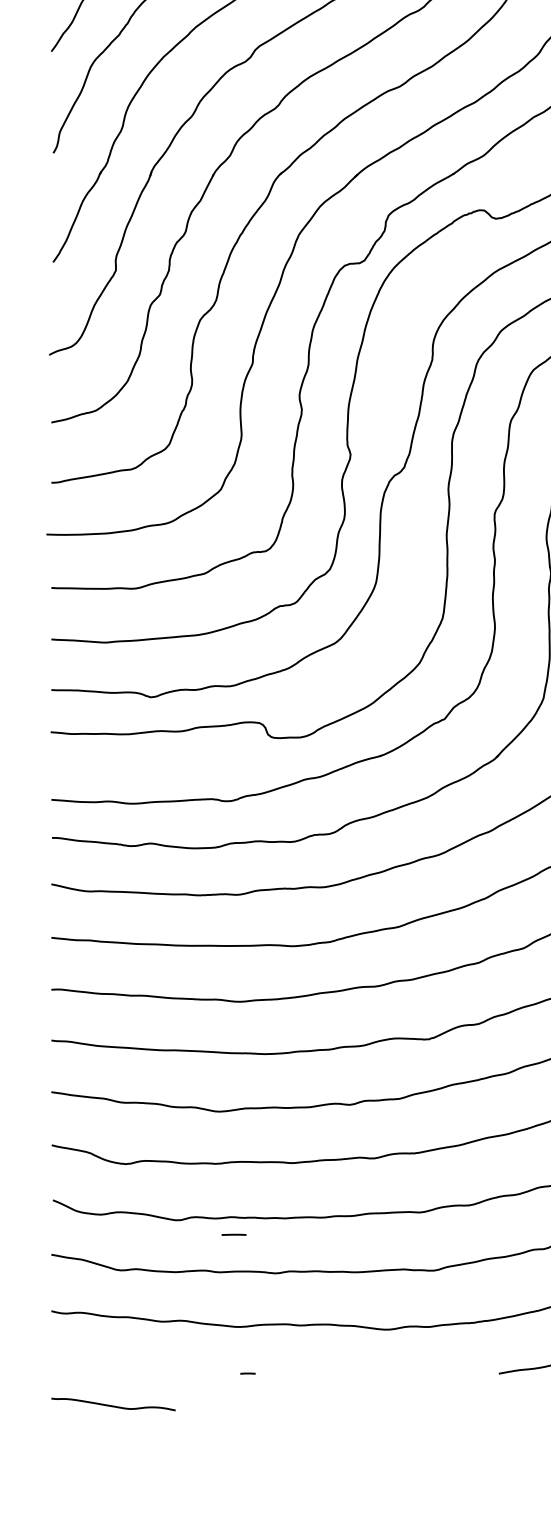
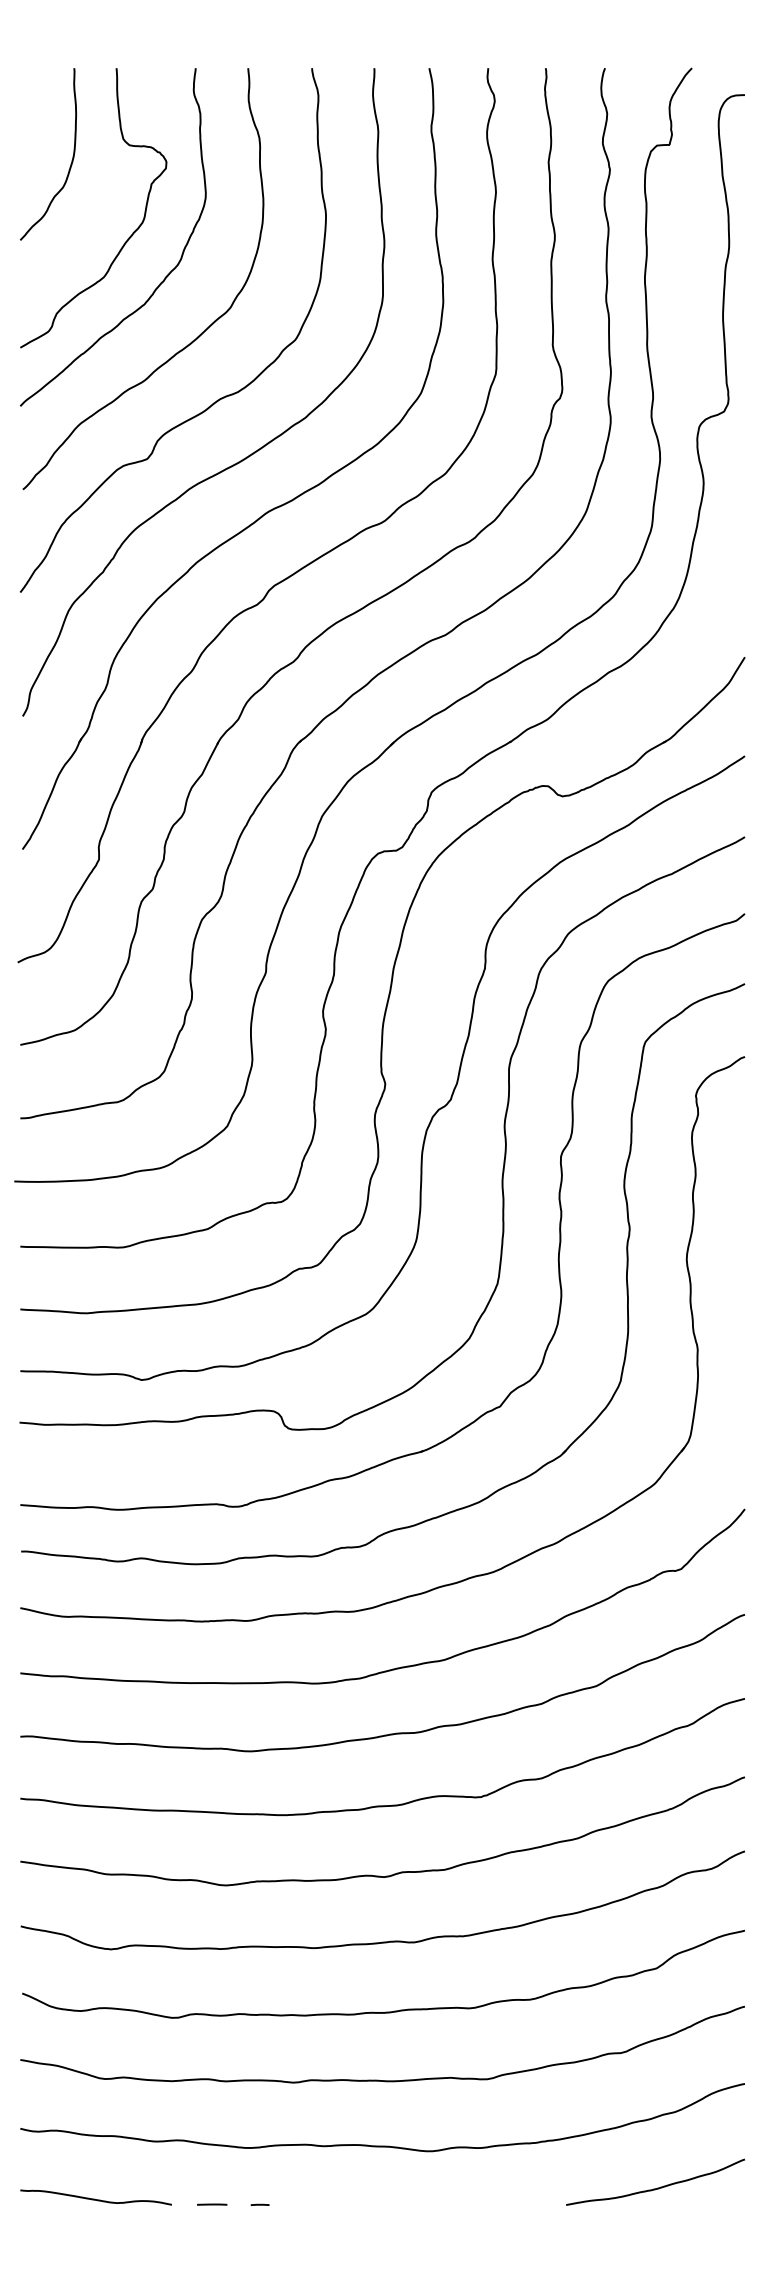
line: (234, 1234) -> (212, 2204), moved
curve: (112, 1405) -> (94, 2198), moved

